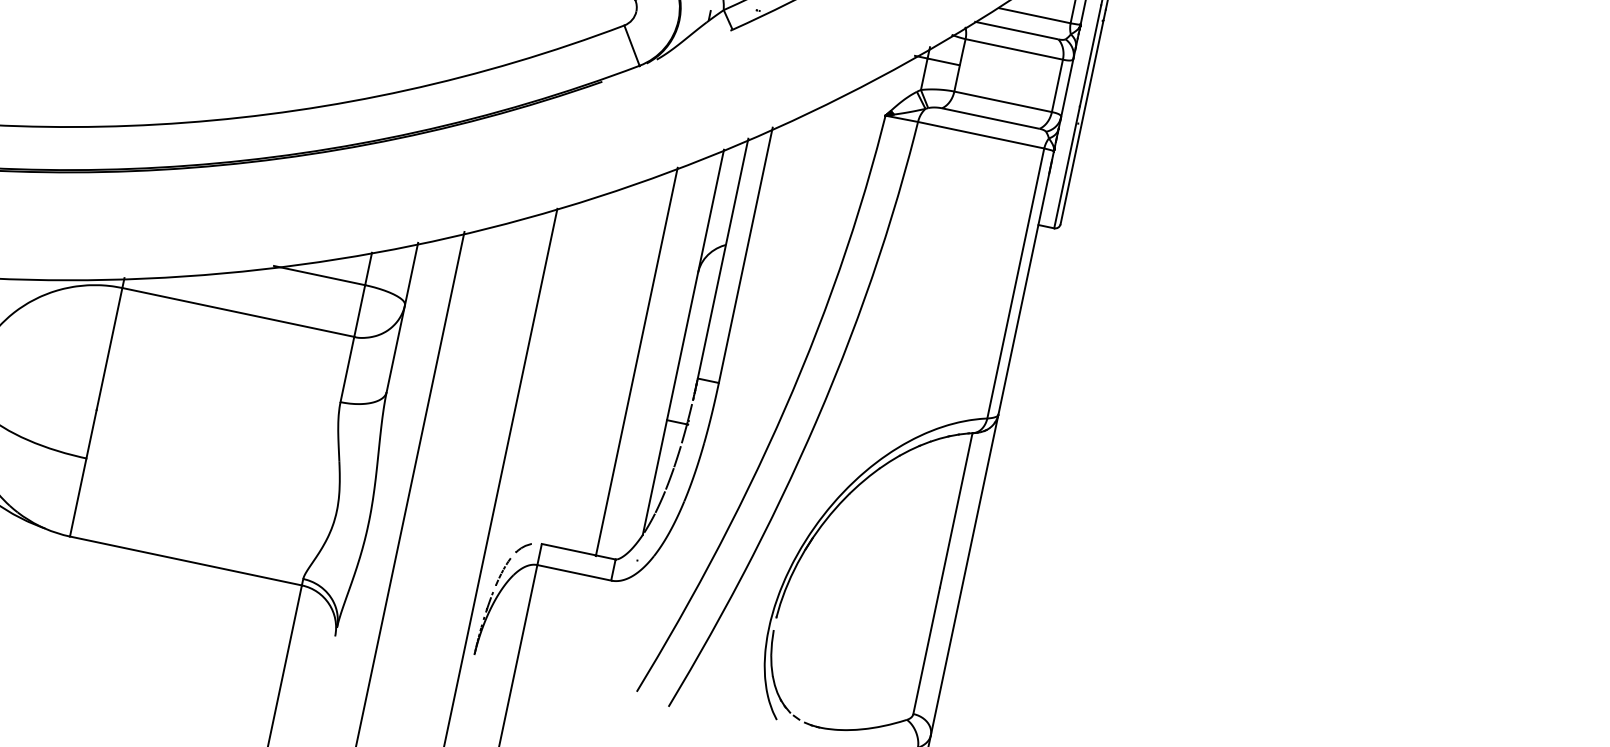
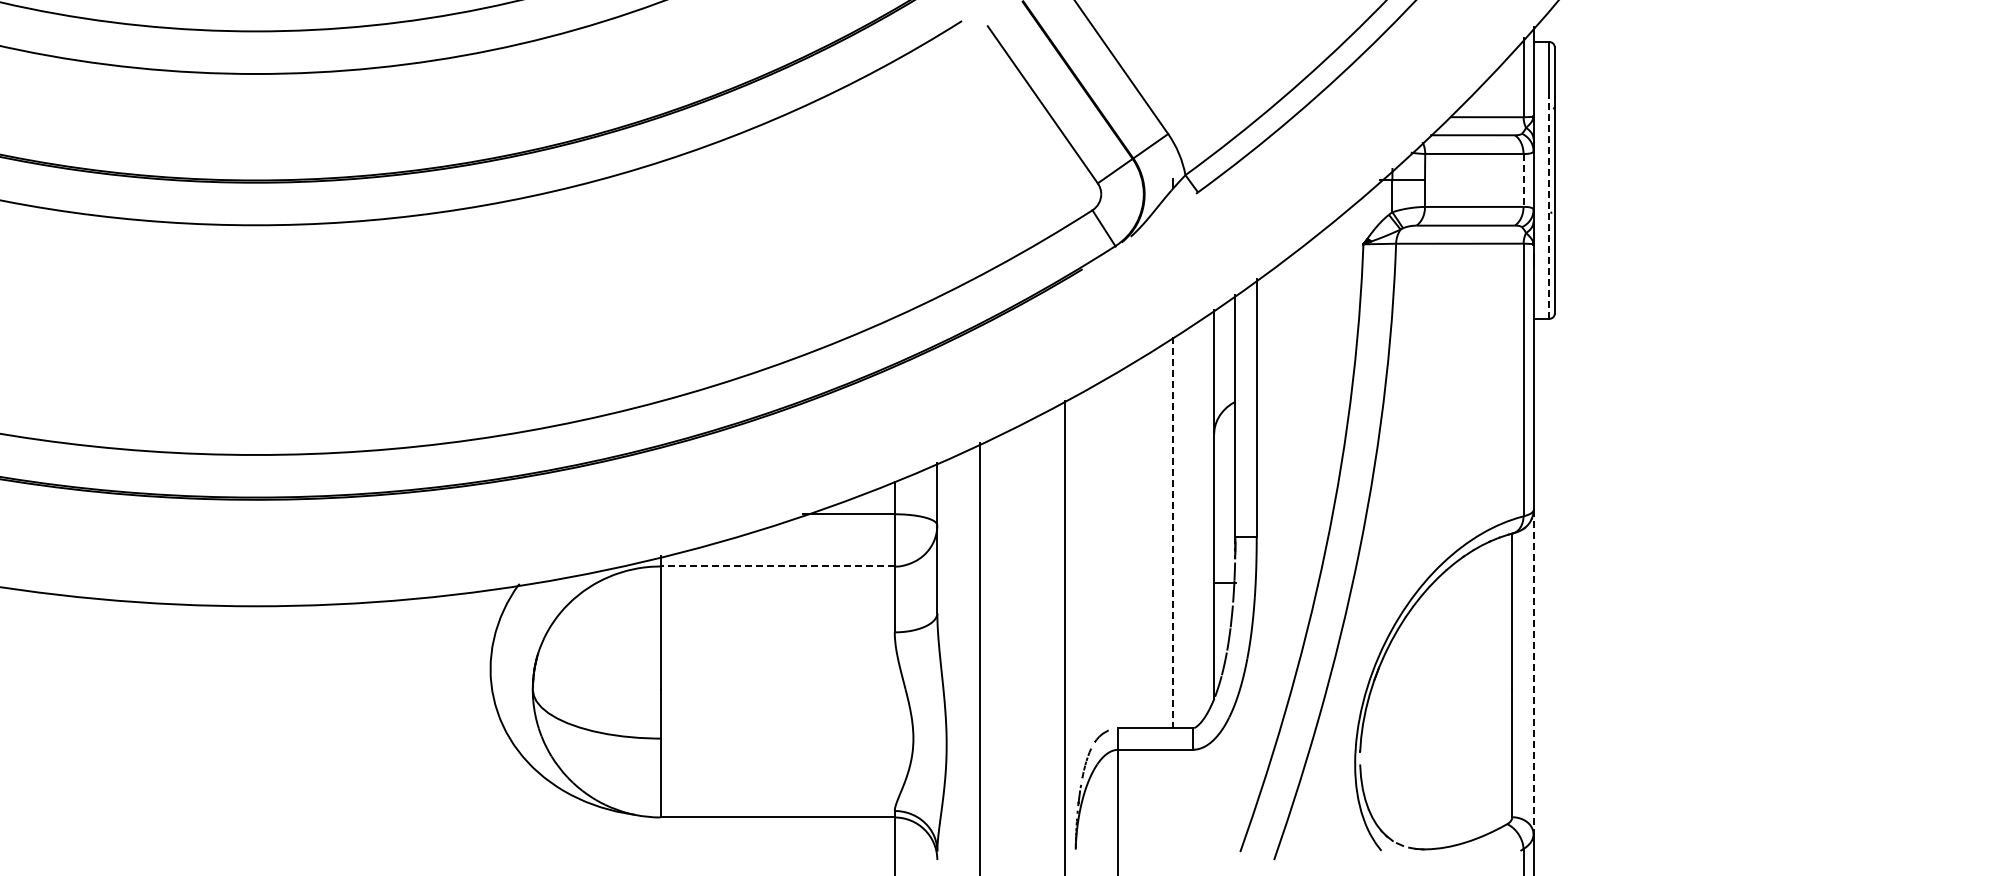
line: (1057, 85) -> (1523, 180), solid -> dashed
line: (1077, 117) -> (1549, 206), solid -> dashed
line: (238, 312) -> (777, 566), solid -> dashed
line: (637, 361) -> (1173, 532), solid -> dashed
line: (964, 575) -> (1533, 672), solid -> dashed

